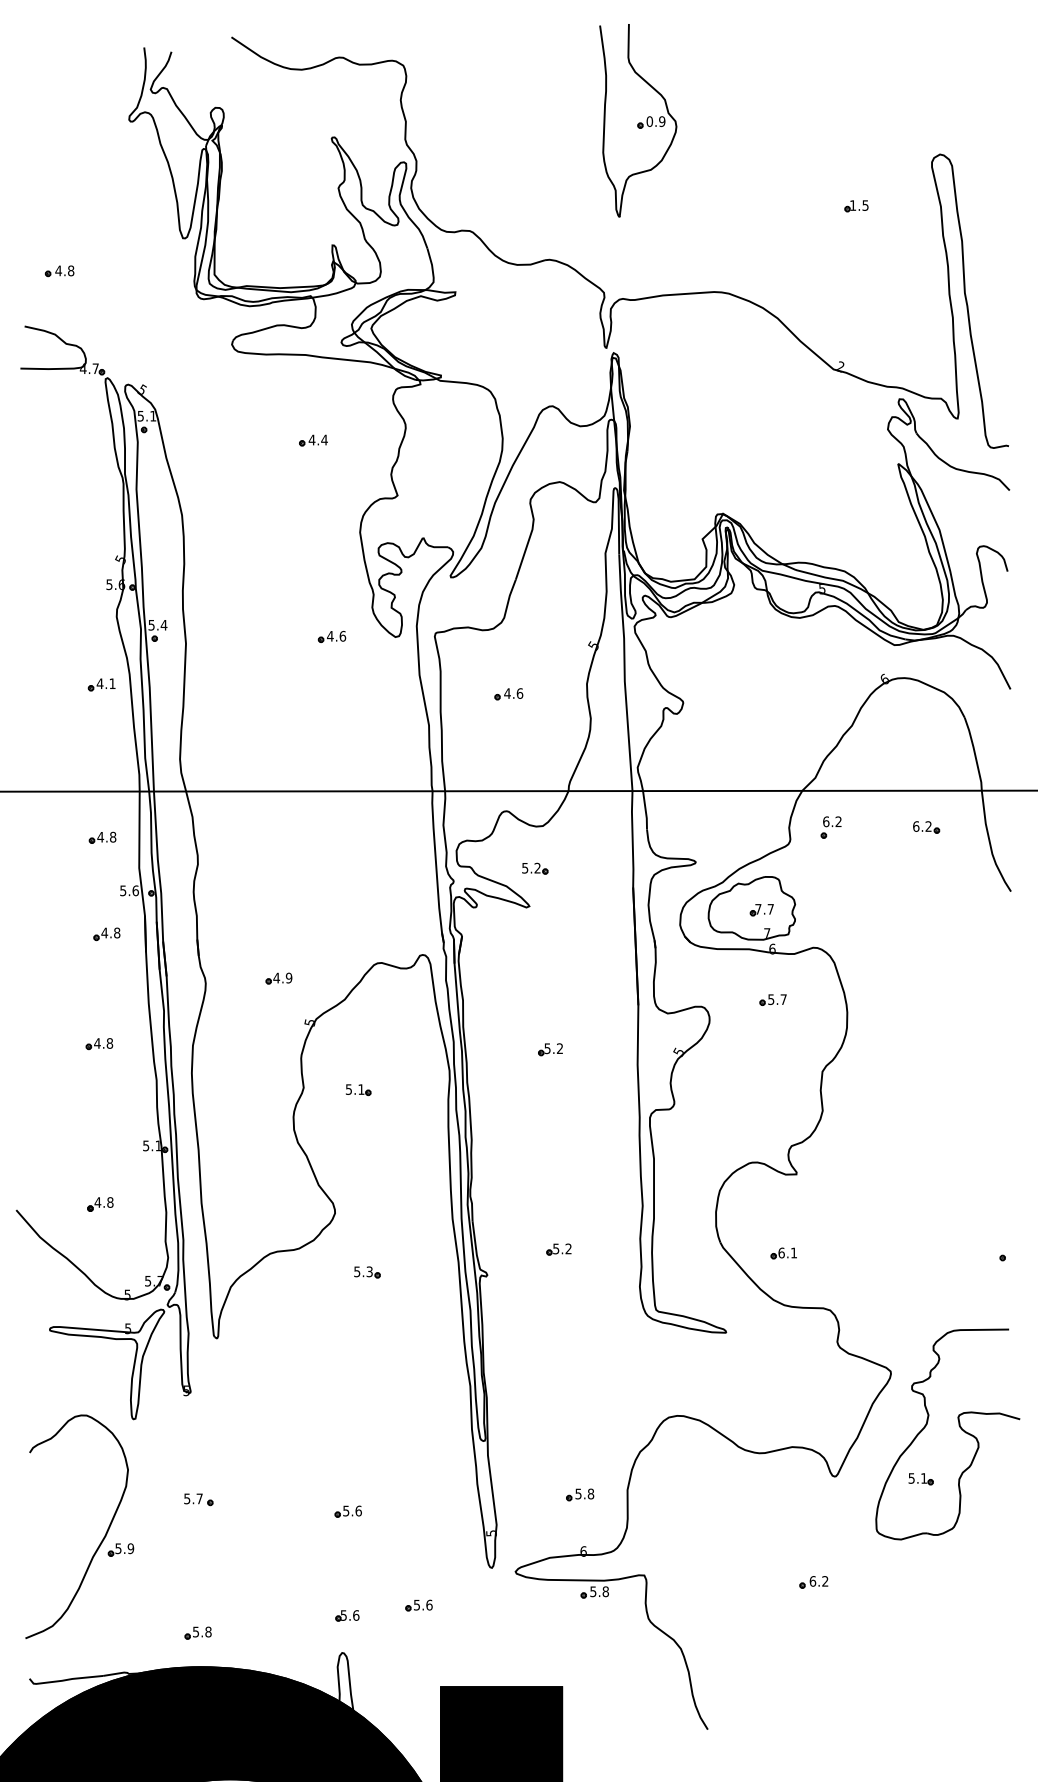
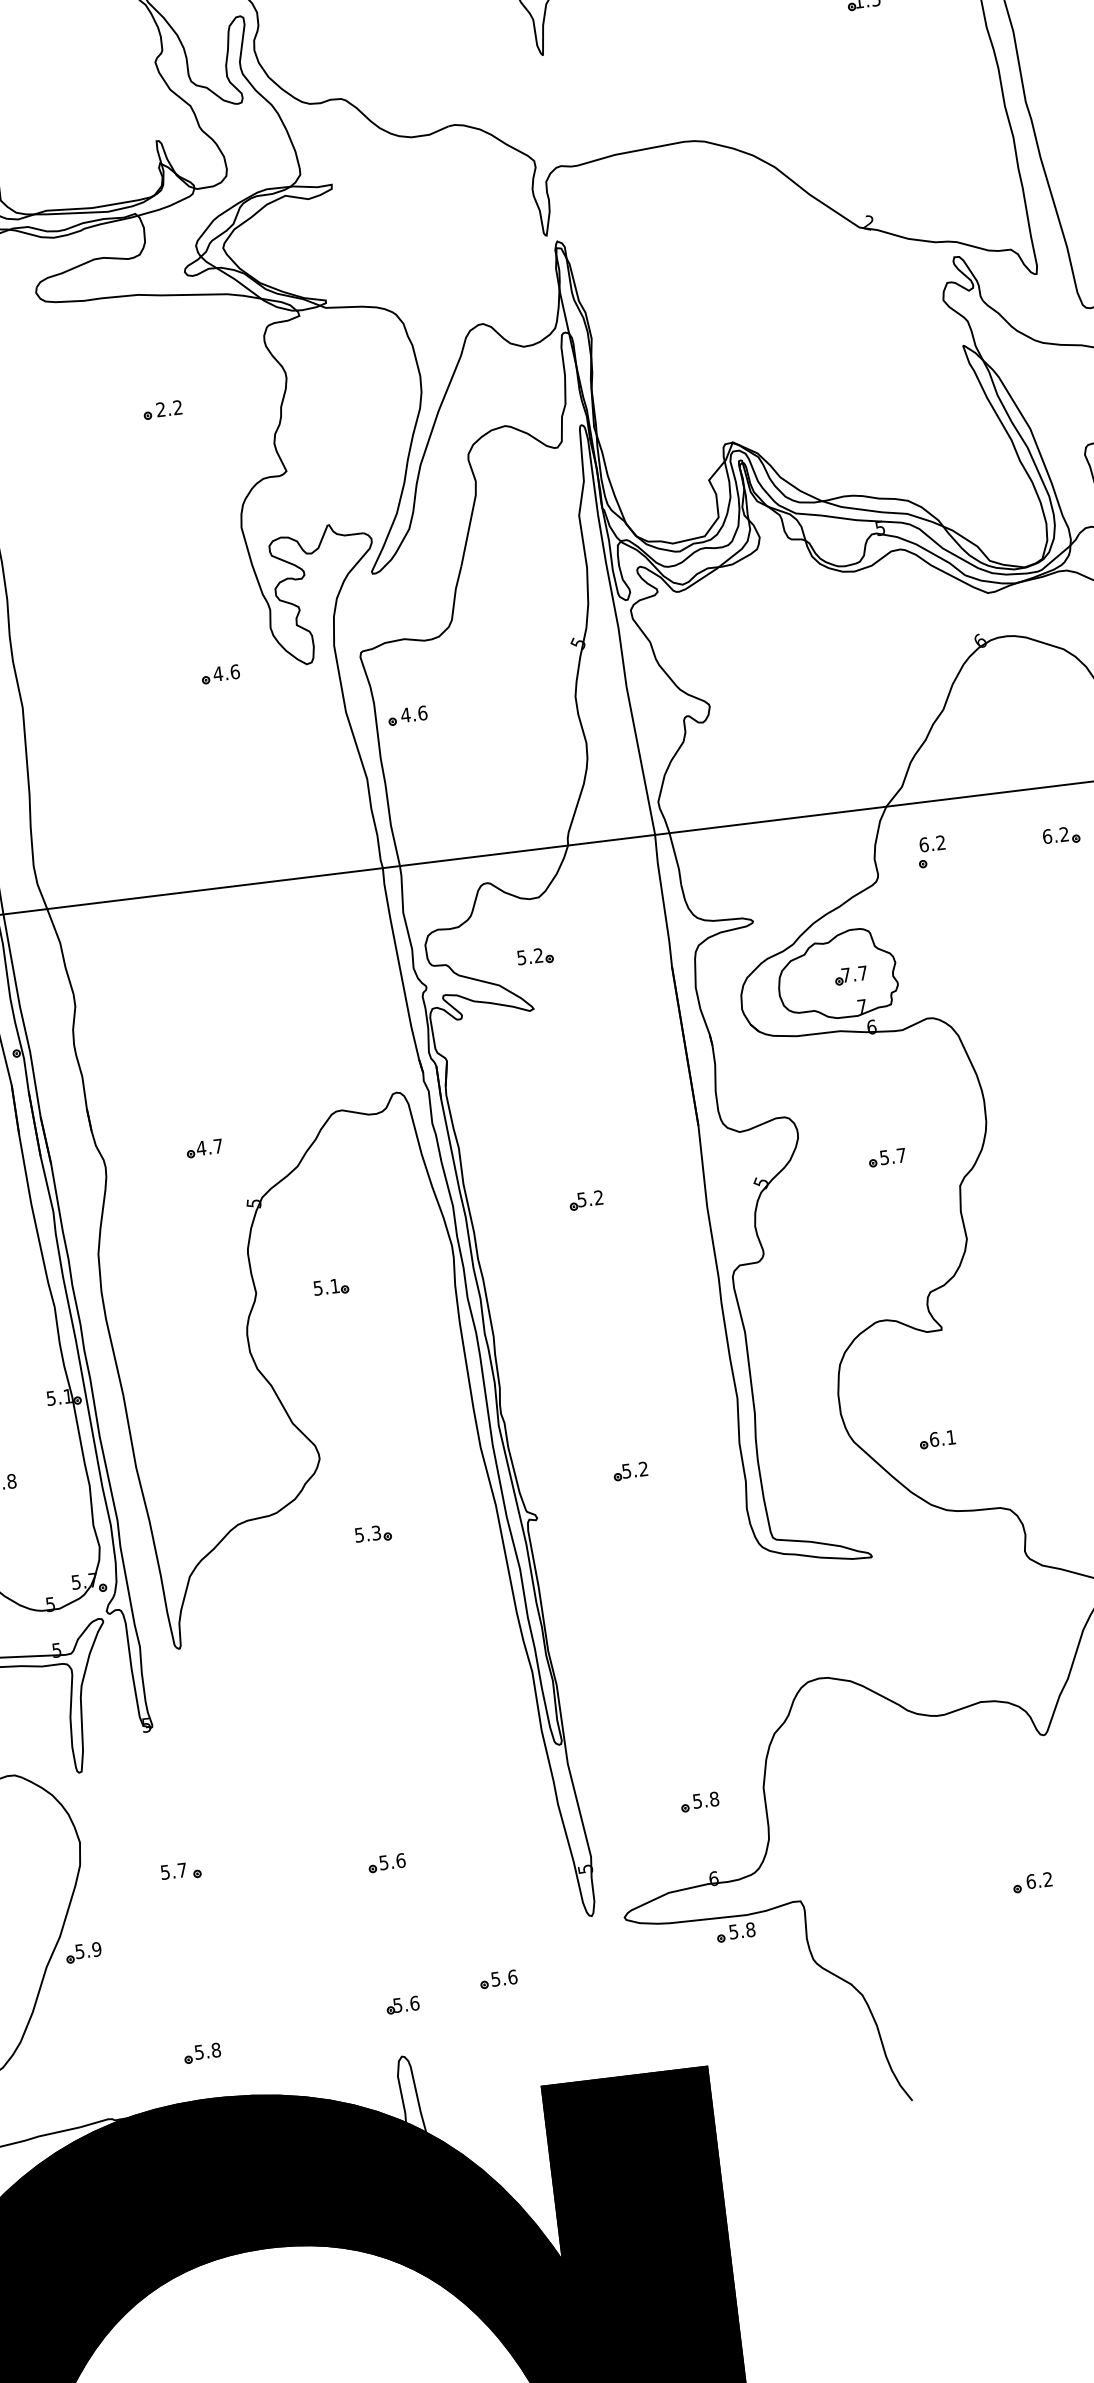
text: (317, 439) -> (168, 408), 4.4 -> 2.2
part: (508, 694) -> (407, 716), moved
text: (288, 977) -> (217, 1145), 4.9 -> 4.7
part: (772, 999) -> (886, 1157), moved

